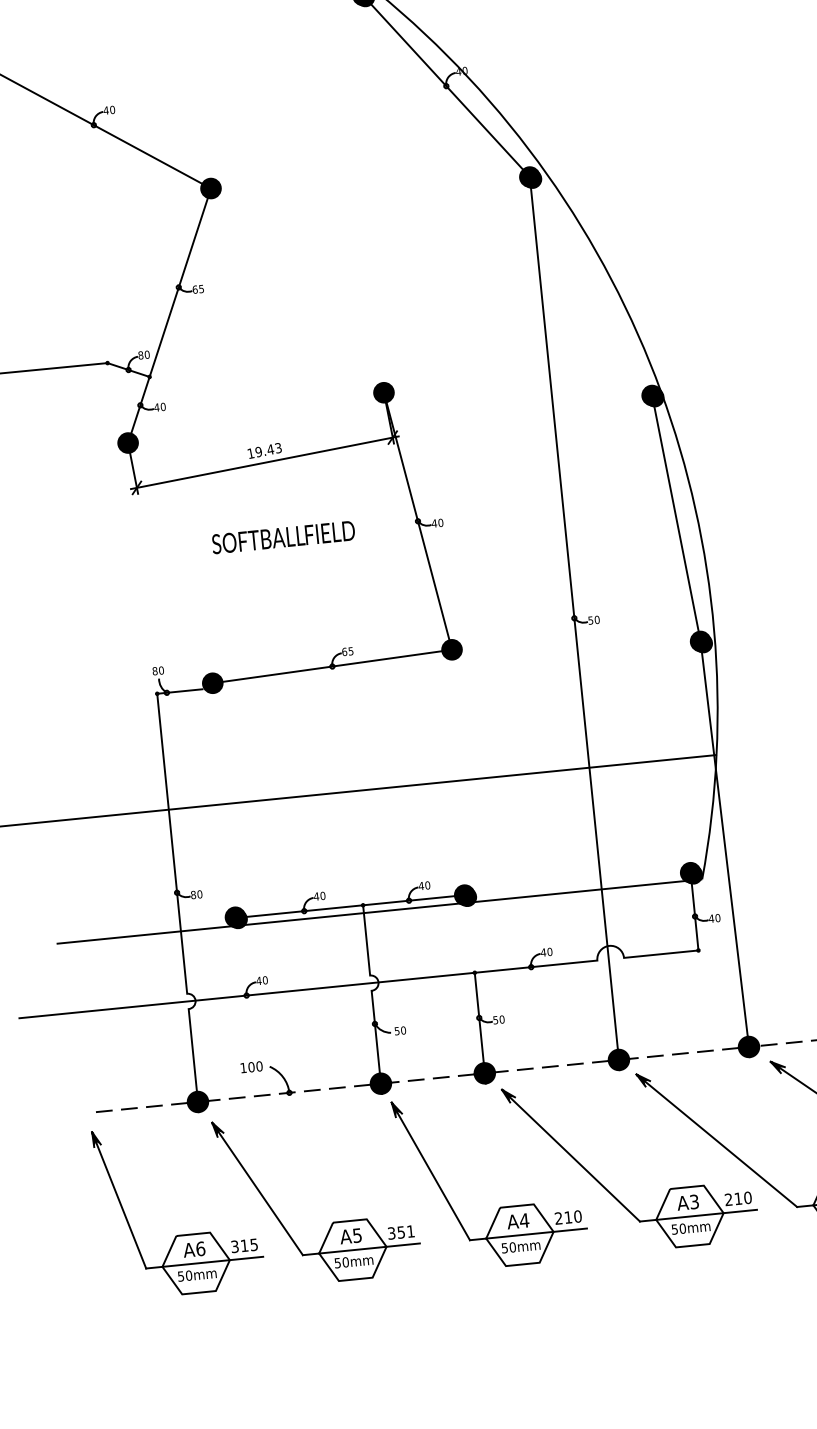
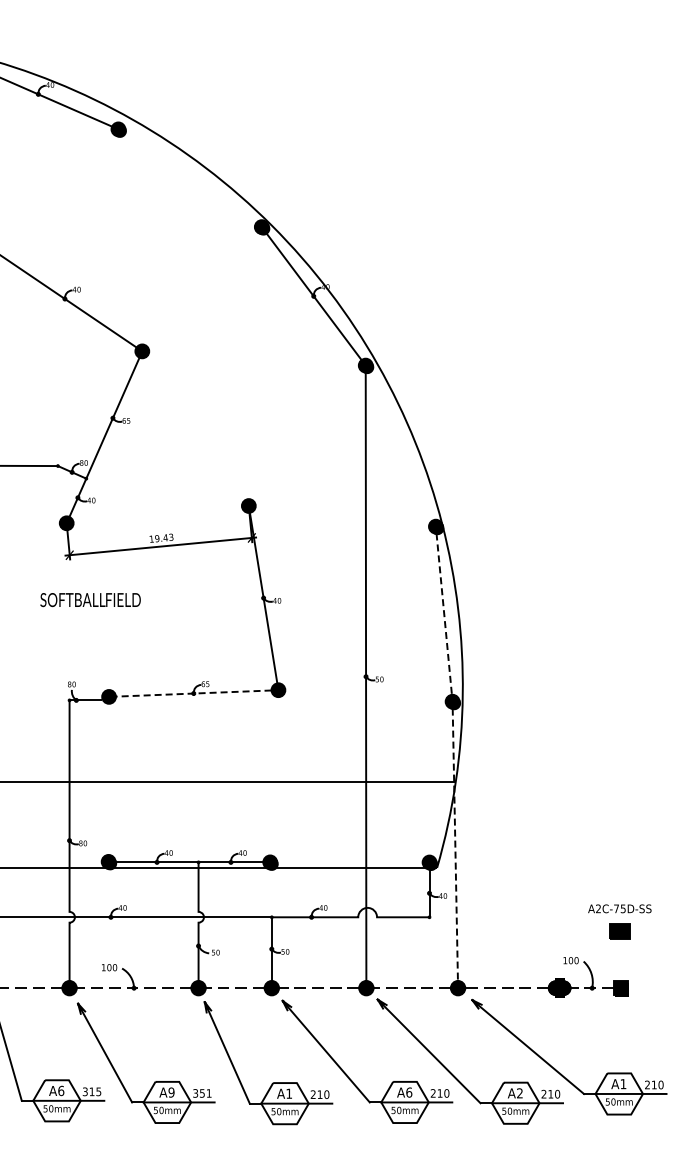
line: (676, 518) -> (444, 614), solid -> dashed
text: (283, 538) -> (90, 600), moved
line: (332, 666) -> (193, 693), solid -> dashed
line: (725, 844) -> (455, 845), solid -> dashed
text: (694, 1201) -> (409, 1092), A3 -> A6
text: (524, 1220) -> (289, 1093), A4 -> A1
text: (357, 1235) -> (171, 1092), A5 -> A9

